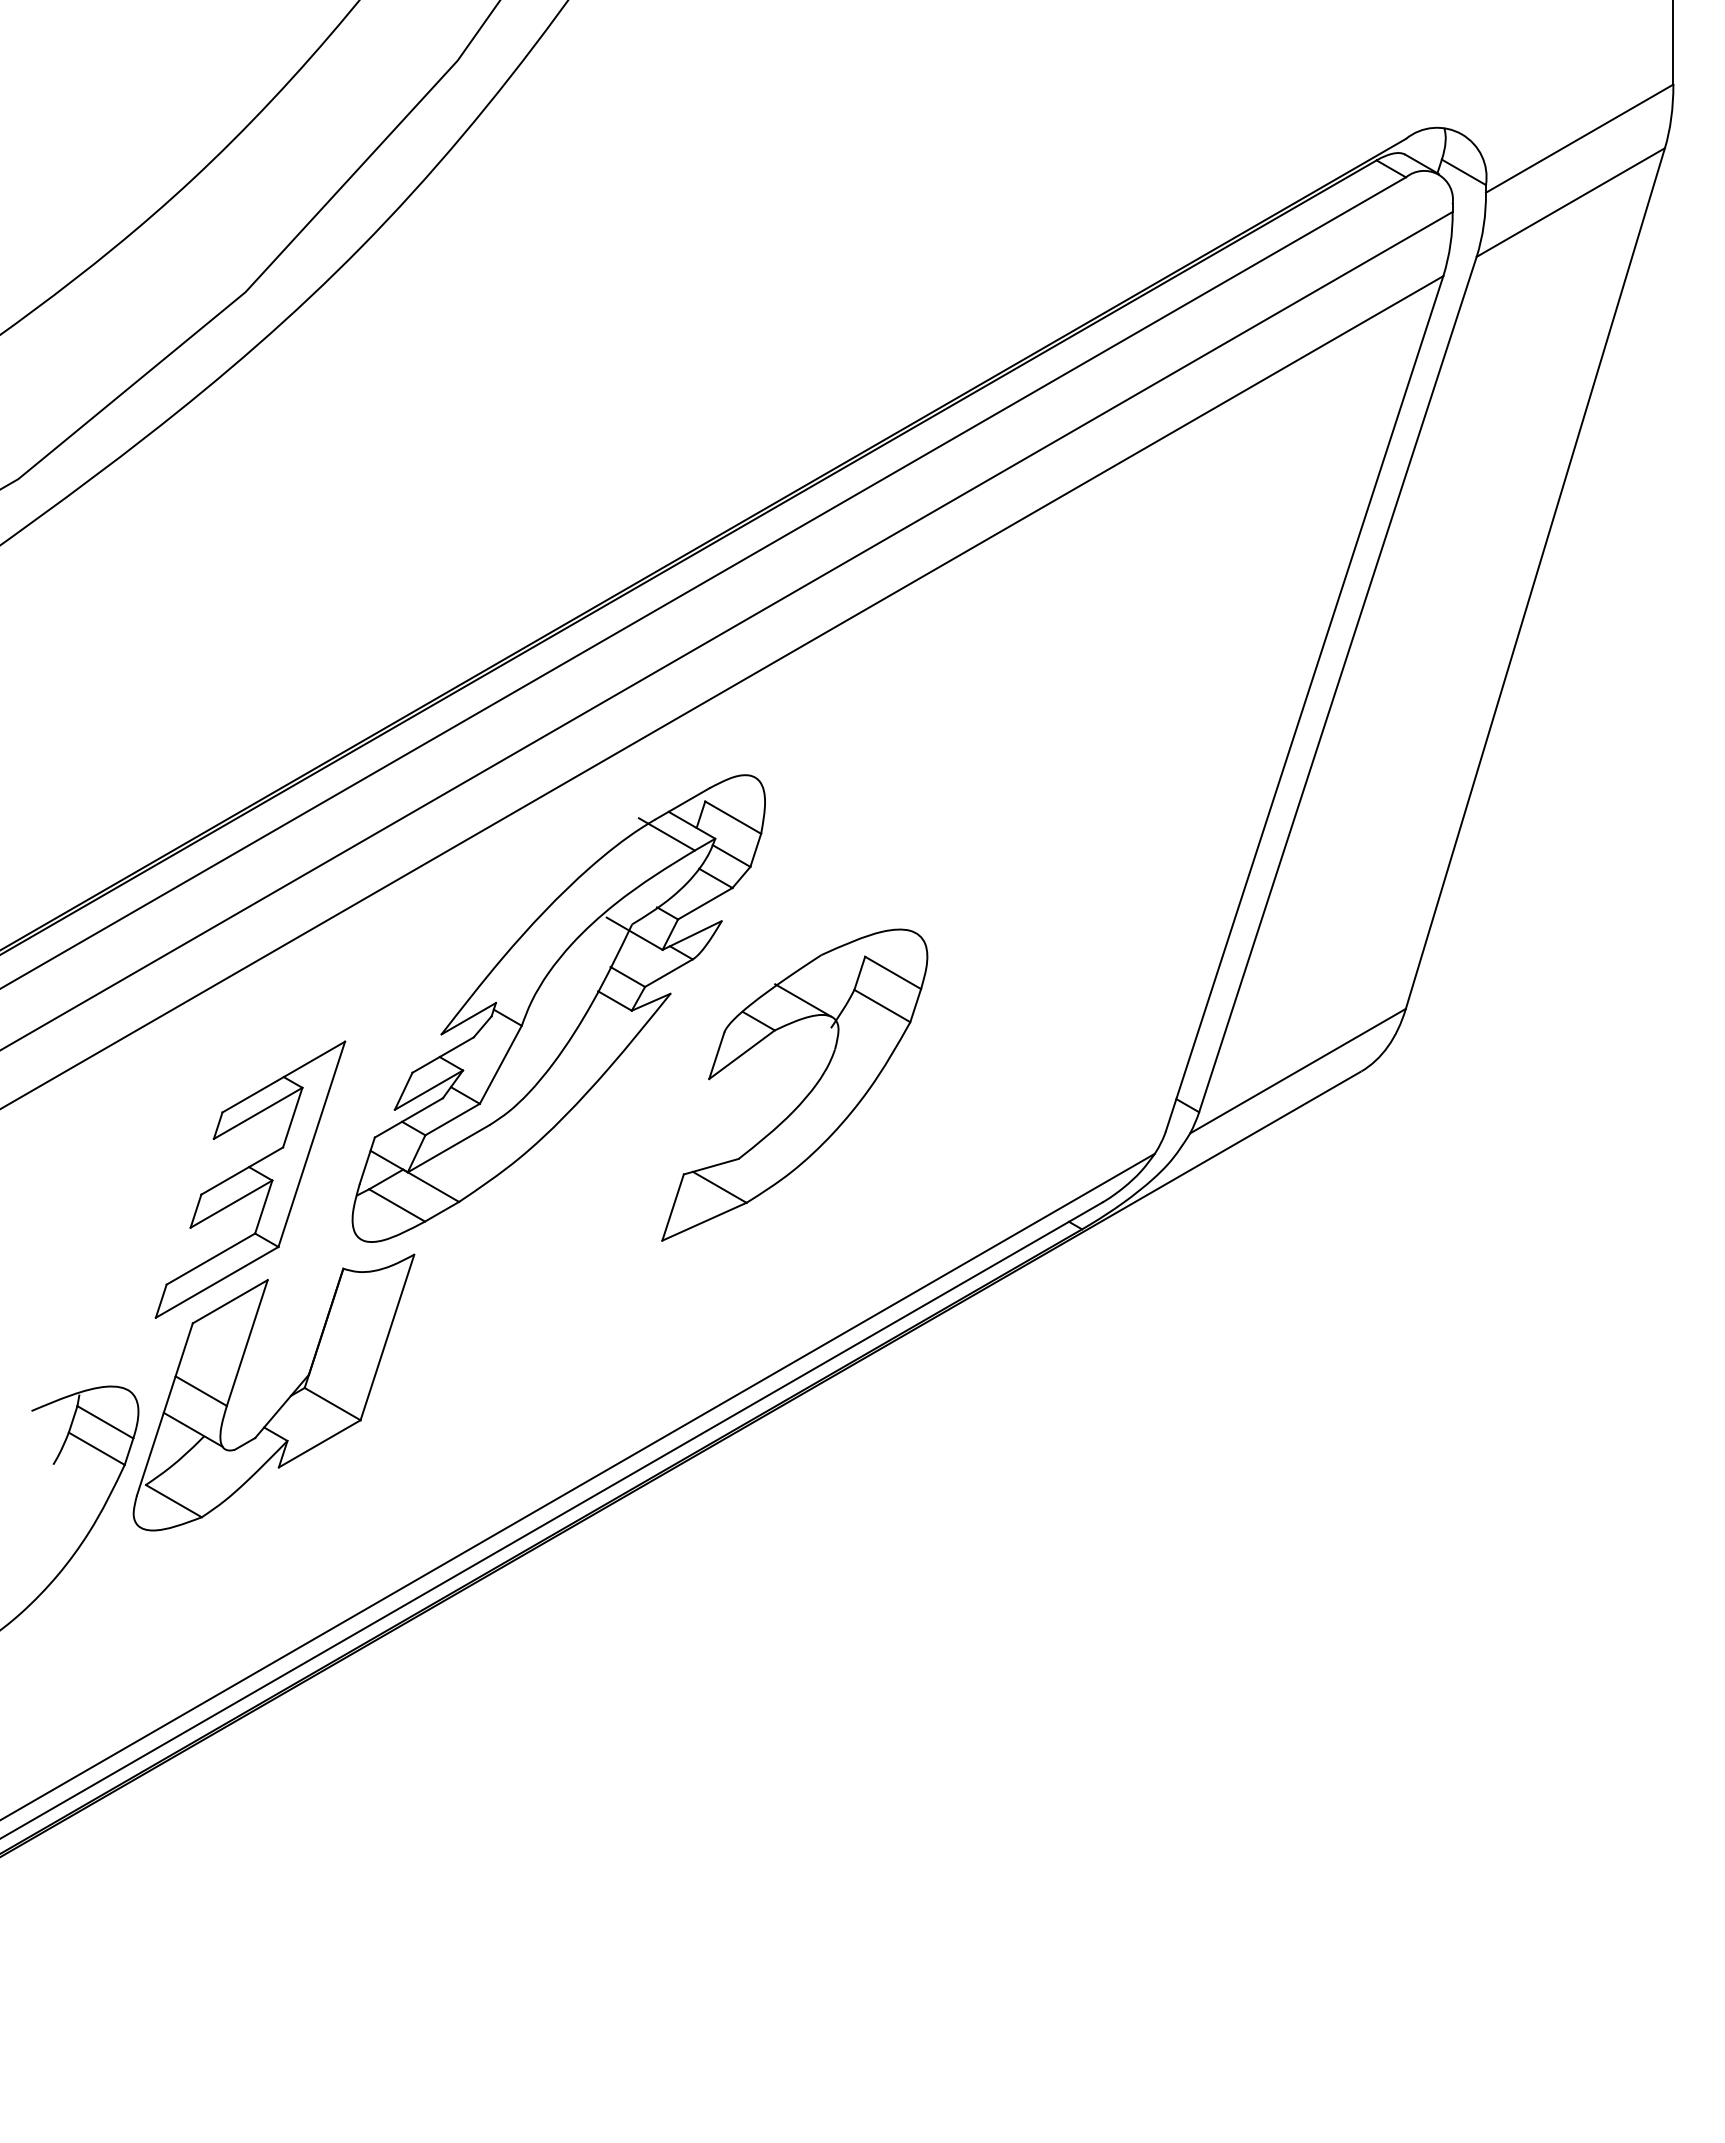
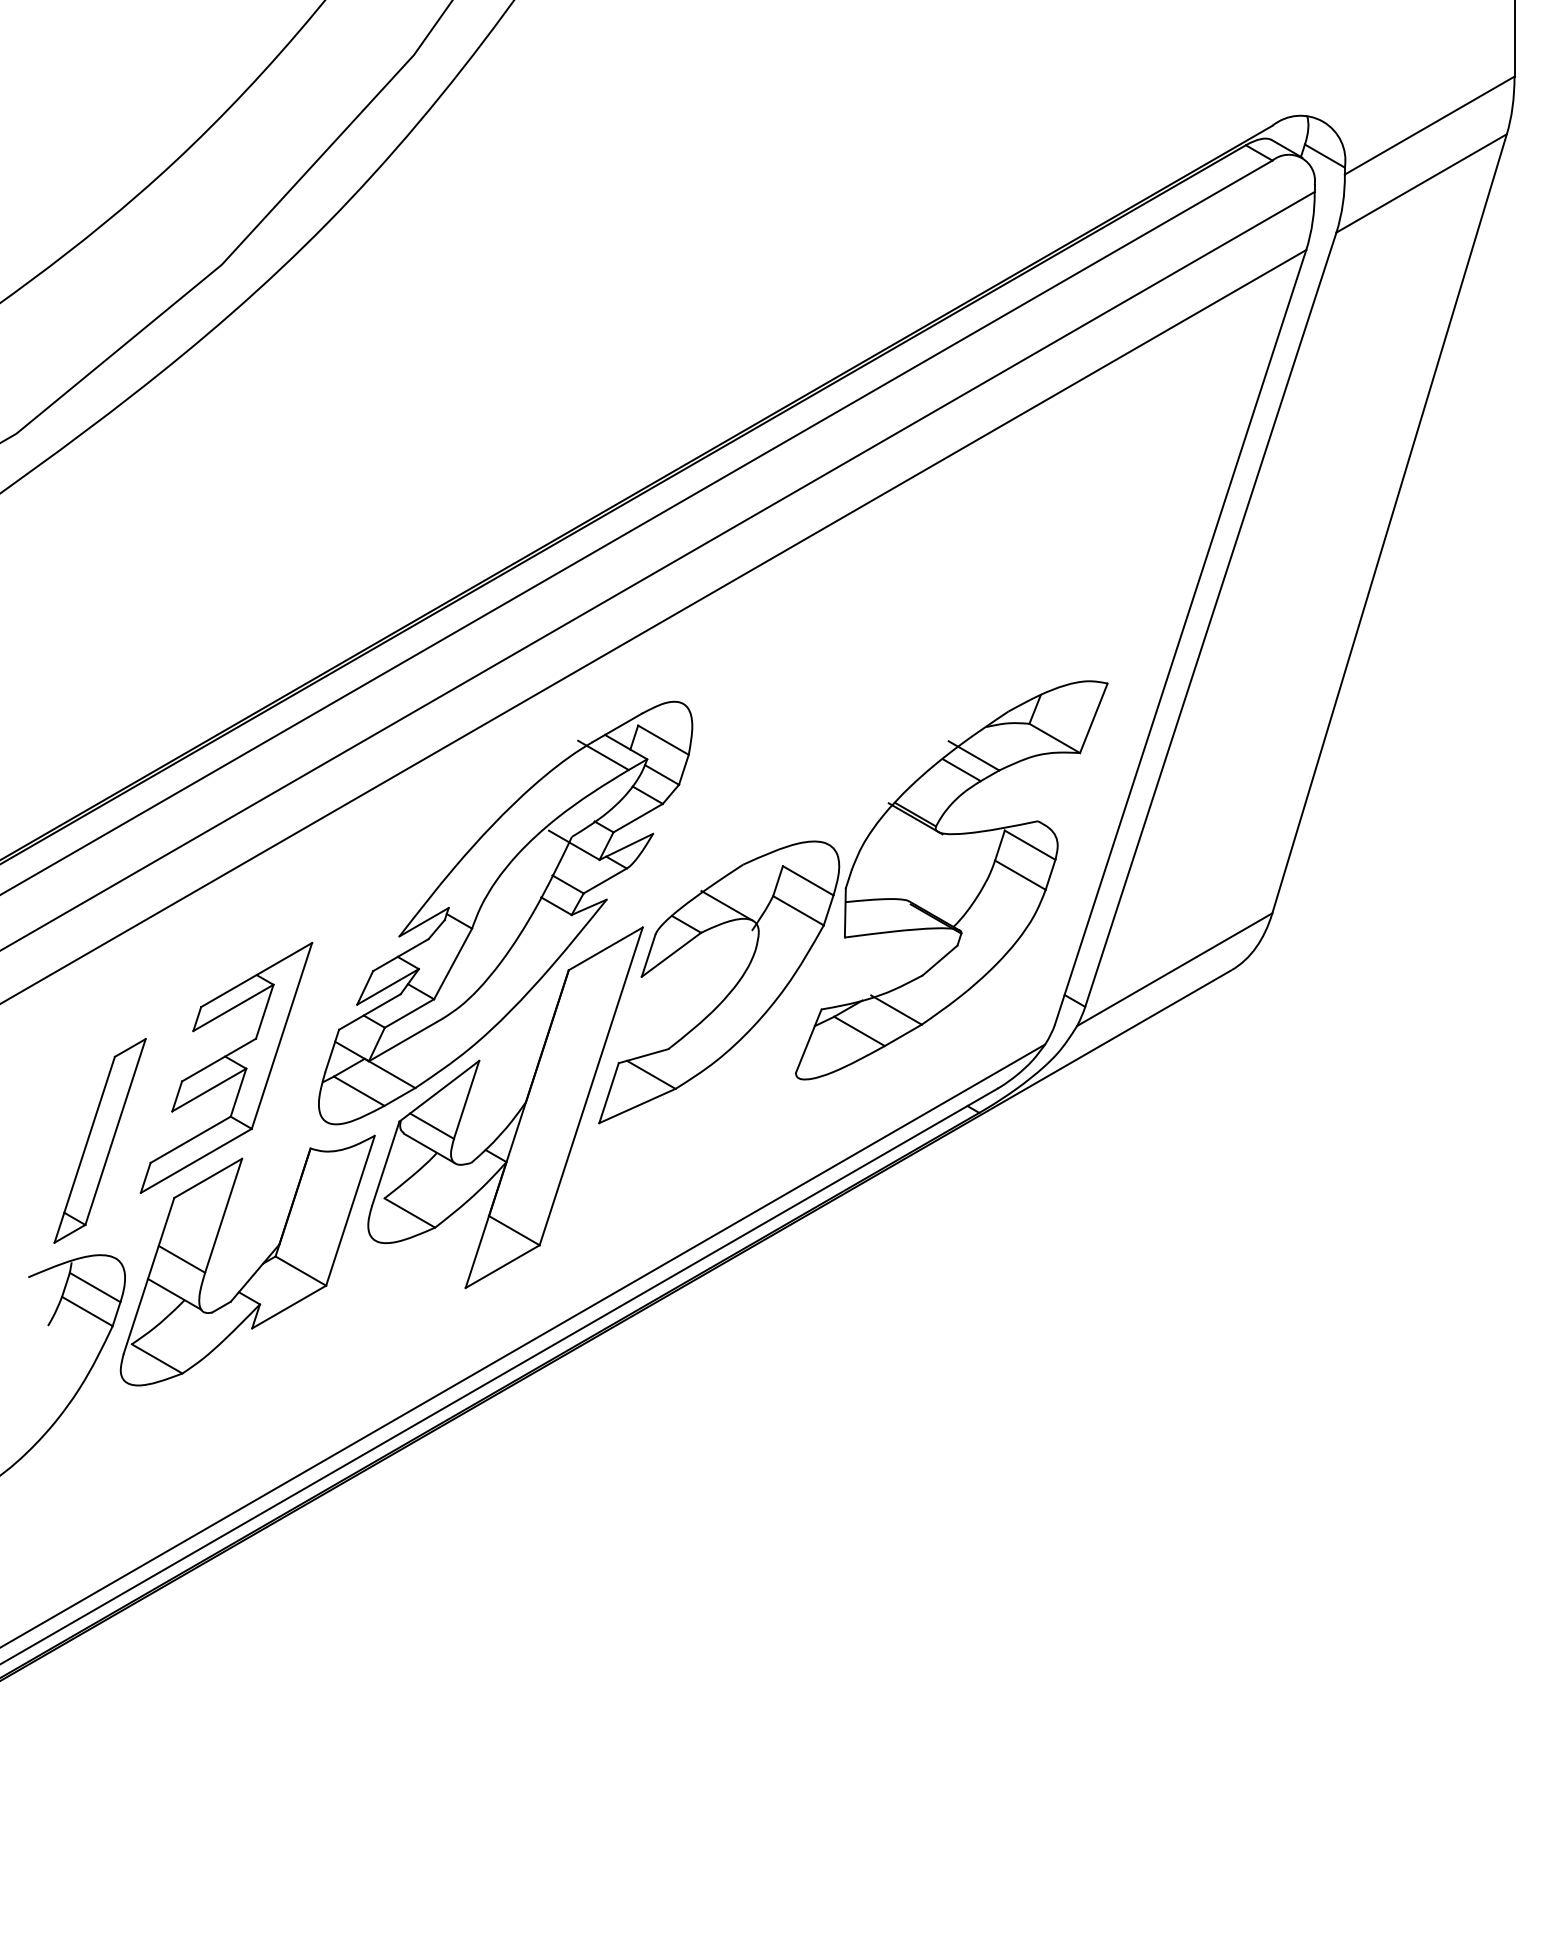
part: (1051, 972) -> (951, 880), added
part: (570, 1230) -> (516, 1113), added
part: (110, 1259) -> (99, 1140), added

